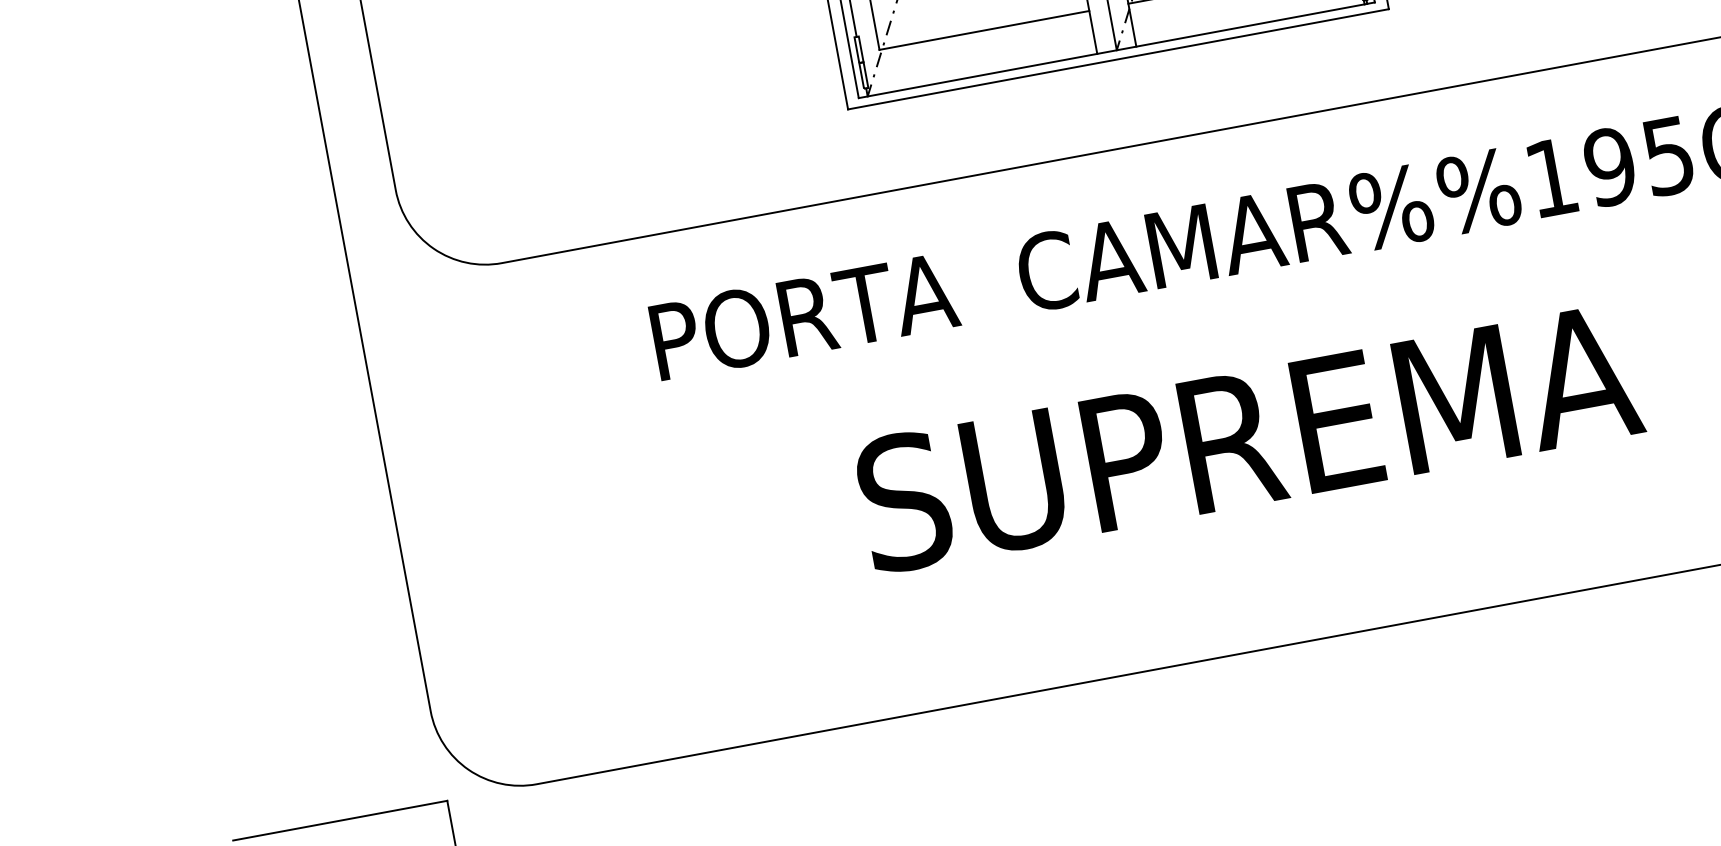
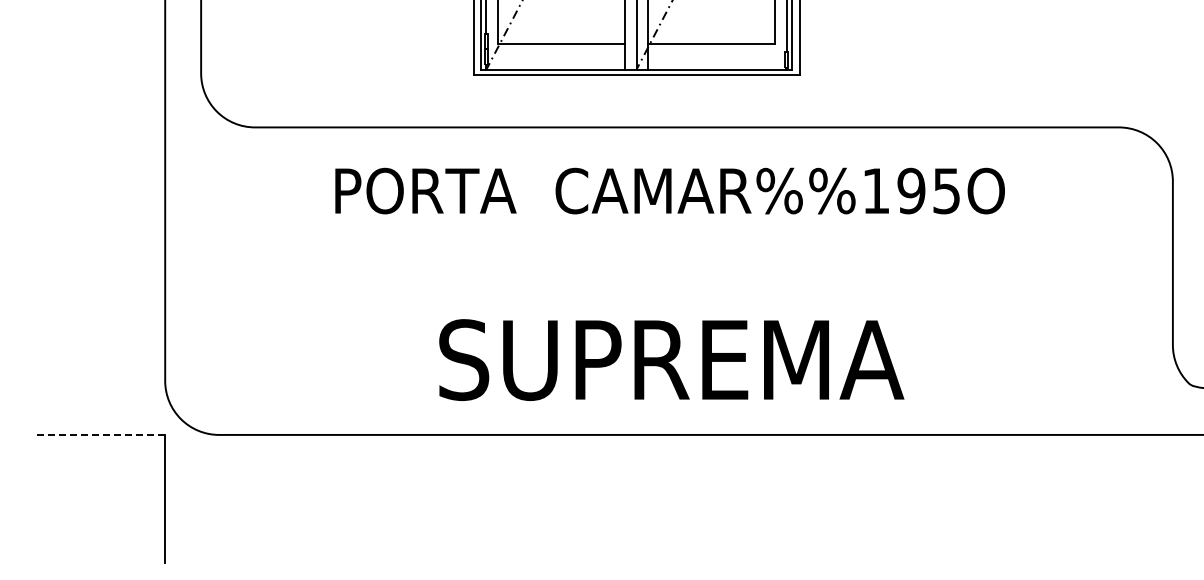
text: (1248, 437) -> (671, 359), moved
line: (339, 819) -> (100, 434), solid -> dashed

